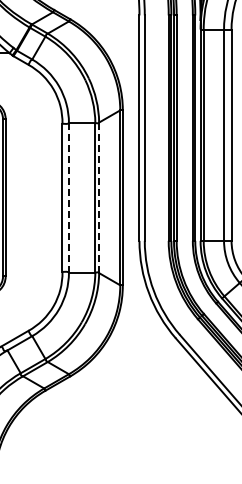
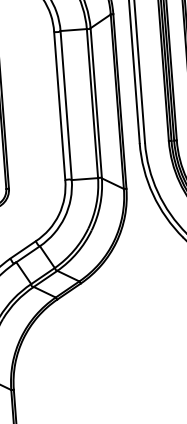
line: (68, 197) -> (65, 105), dashed -> solid
line: (99, 198) -> (96, 103), dashed -> solid

